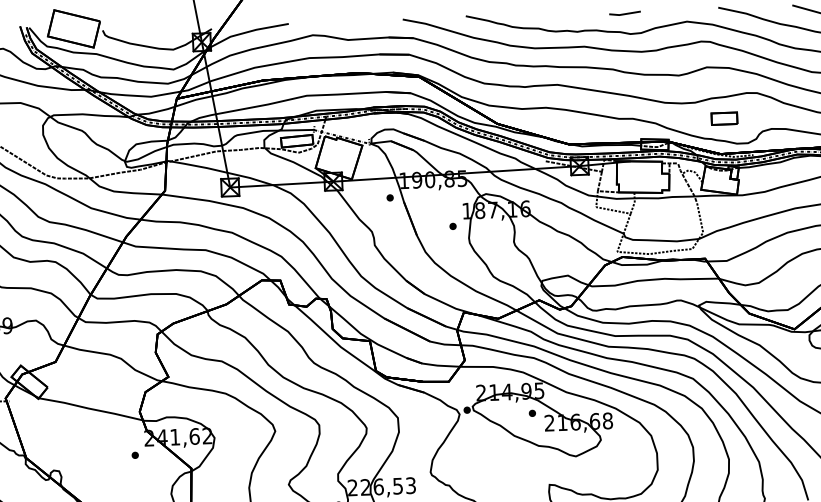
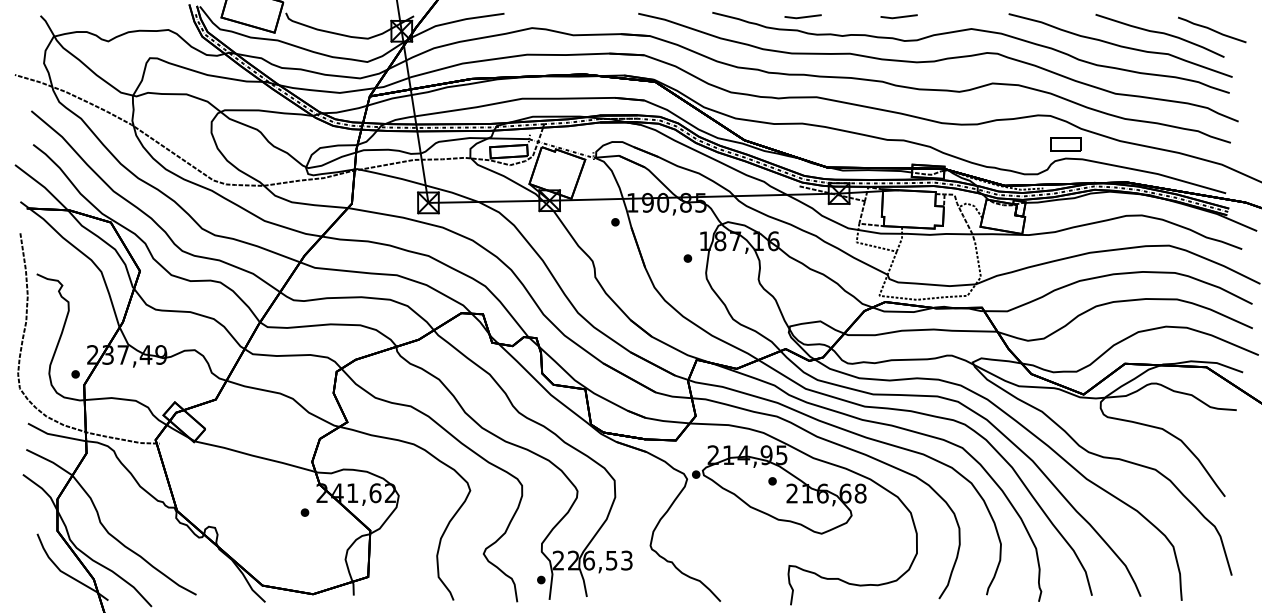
line: (542, 16) -> (802, 16), added
part: (724, 118) -> (1065, 144), moved

